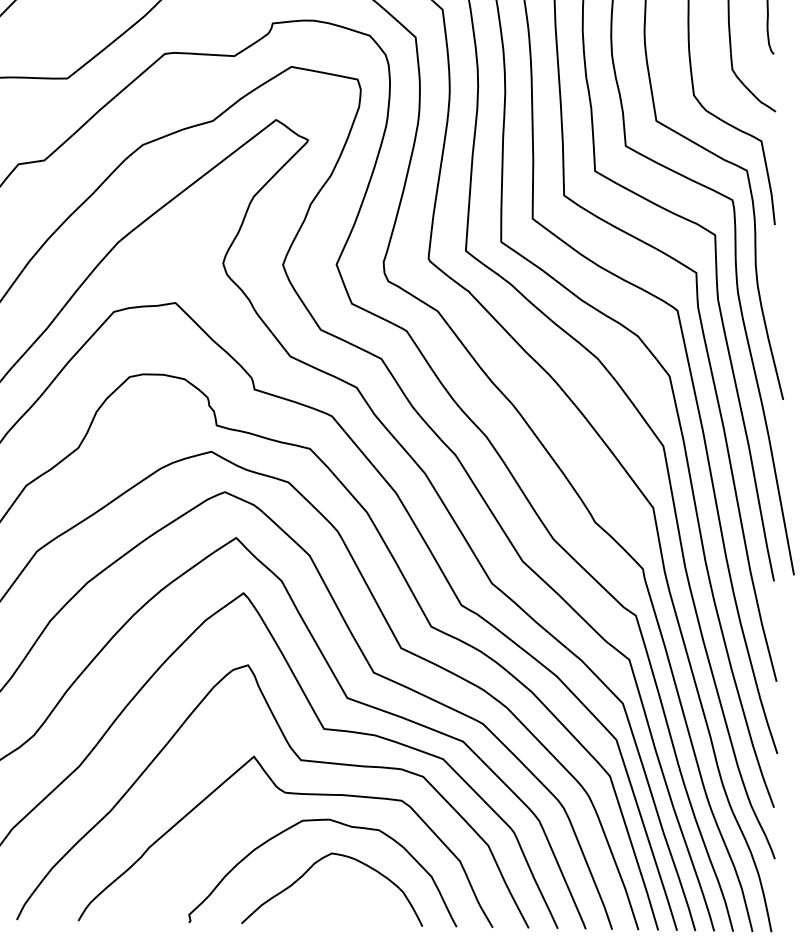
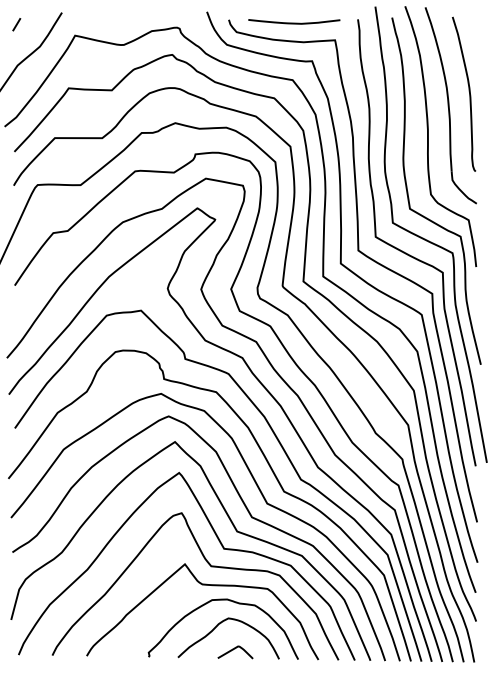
curve: (340, 910) -> (233, 650), added

